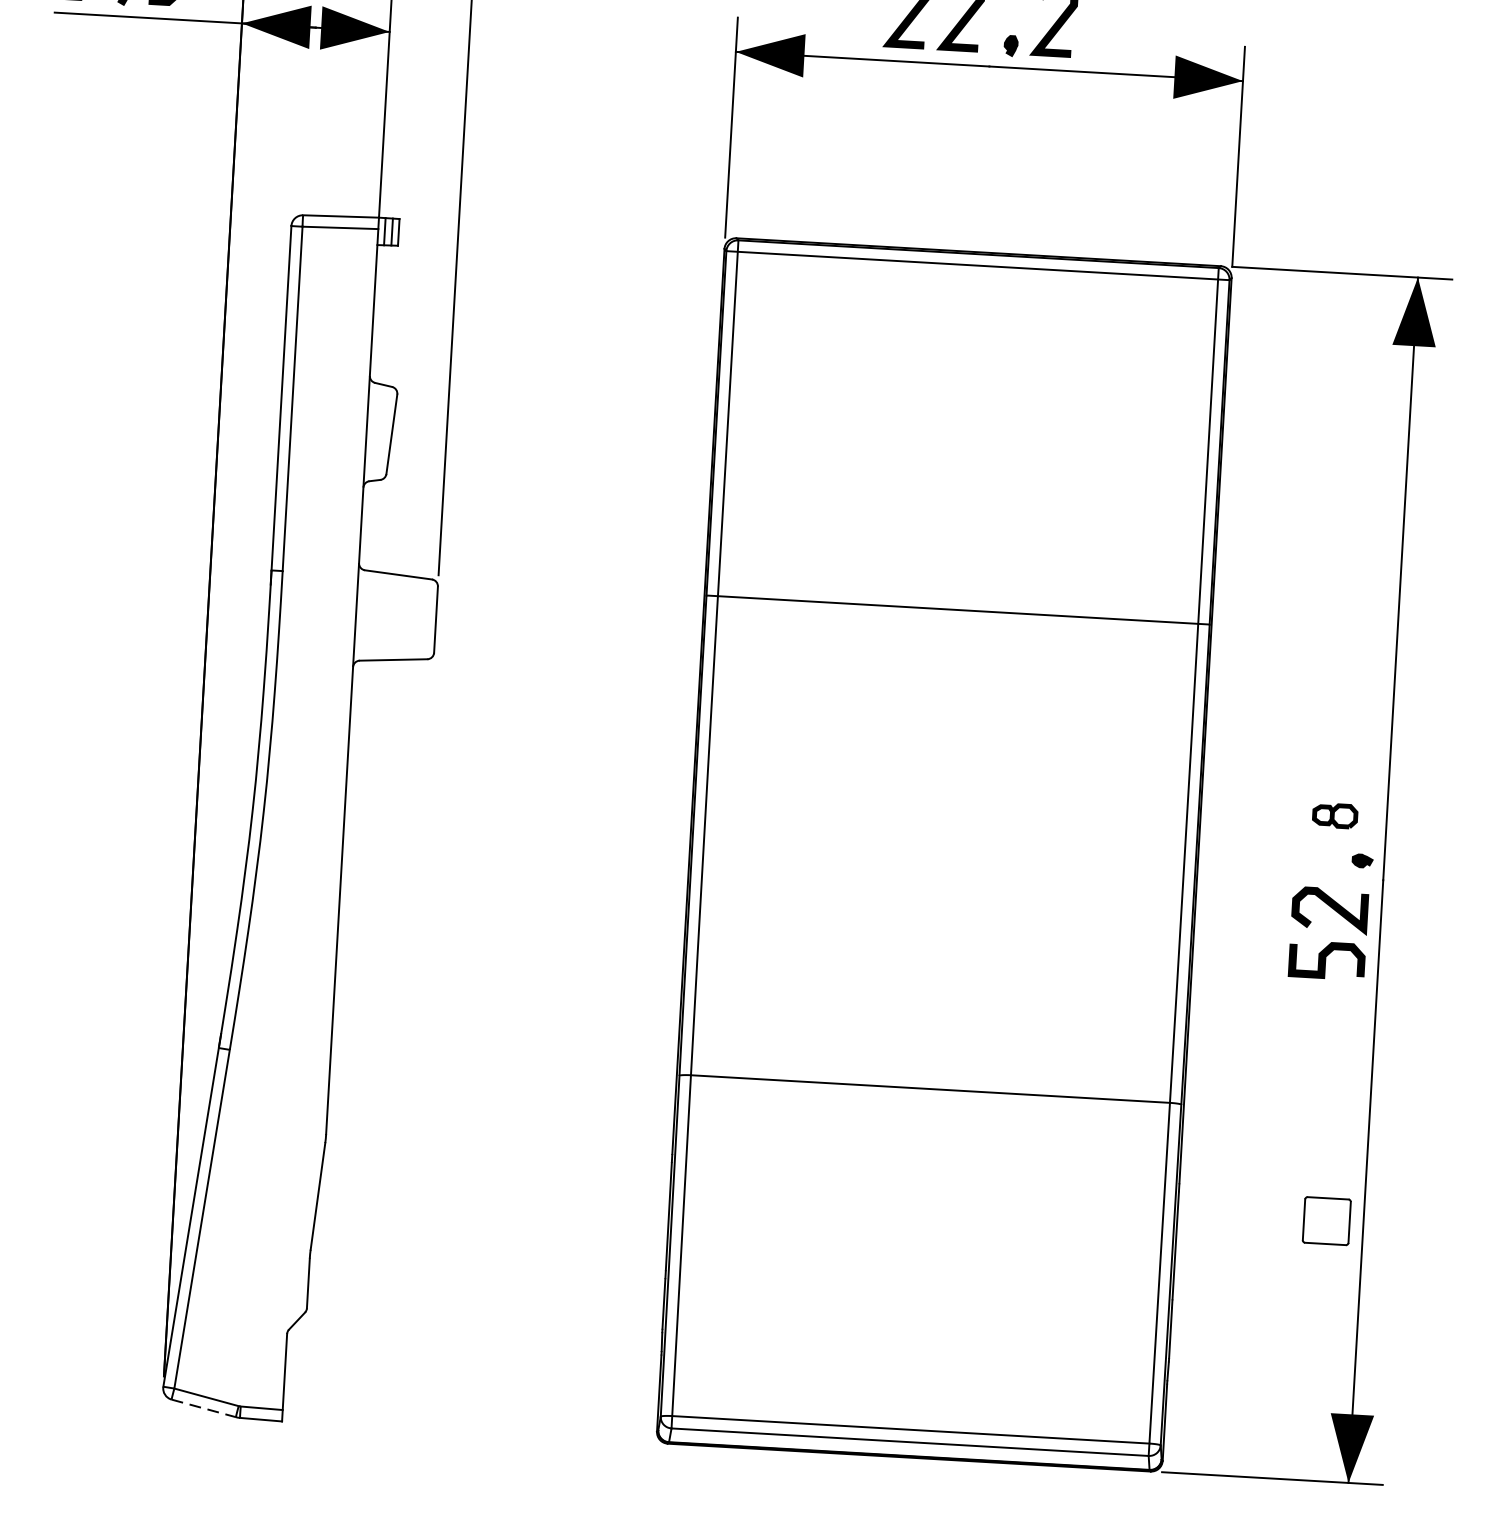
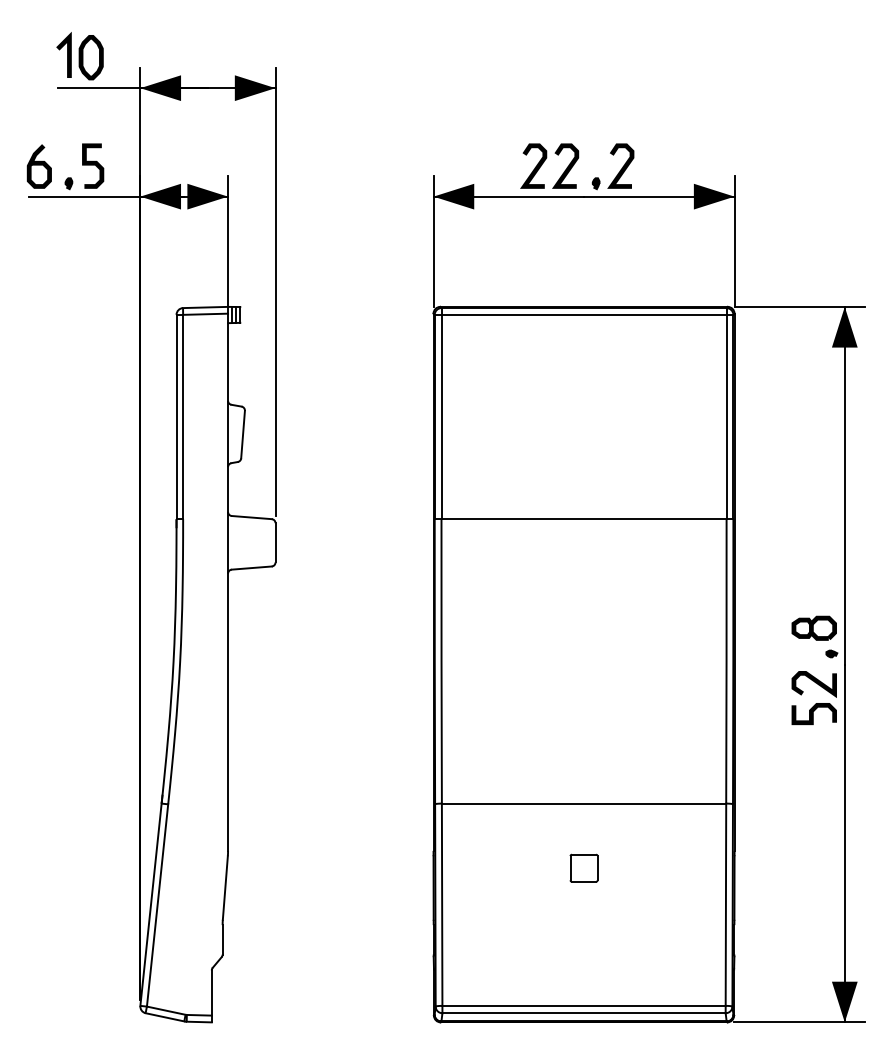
part: (1334, 814) -> (813, 627), size x1.67
part: (1325, 1219) -> (583, 867), moved
line: (204, 1408) -> (165, 1017), dashed -> solid

